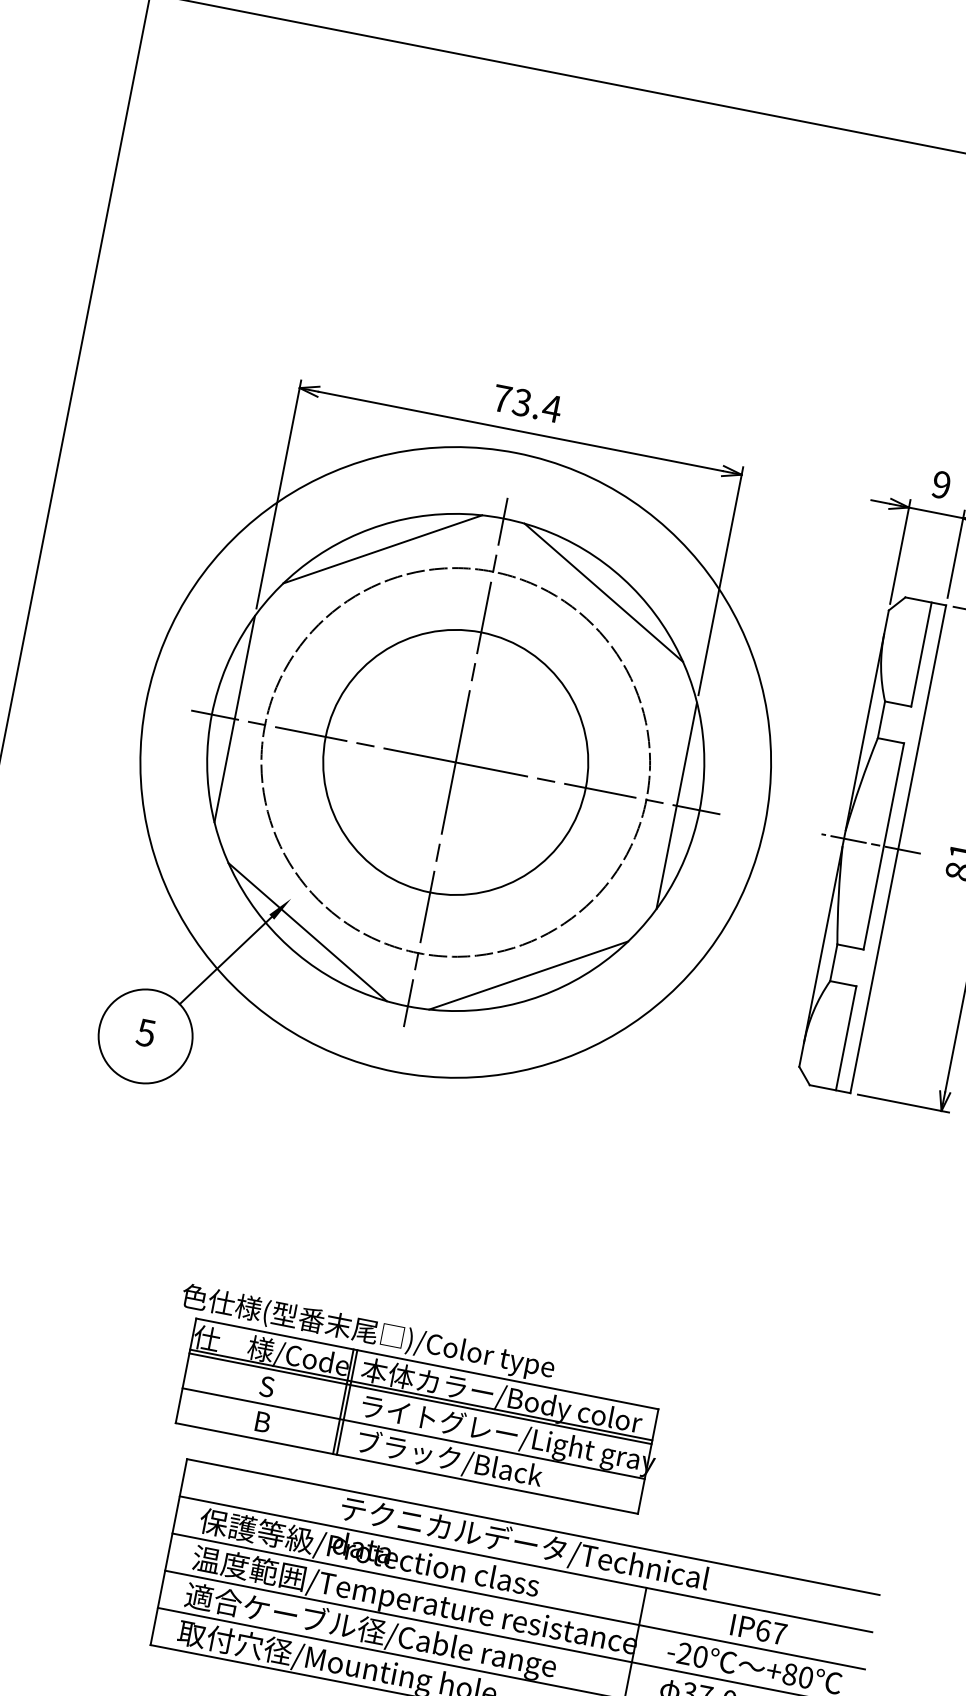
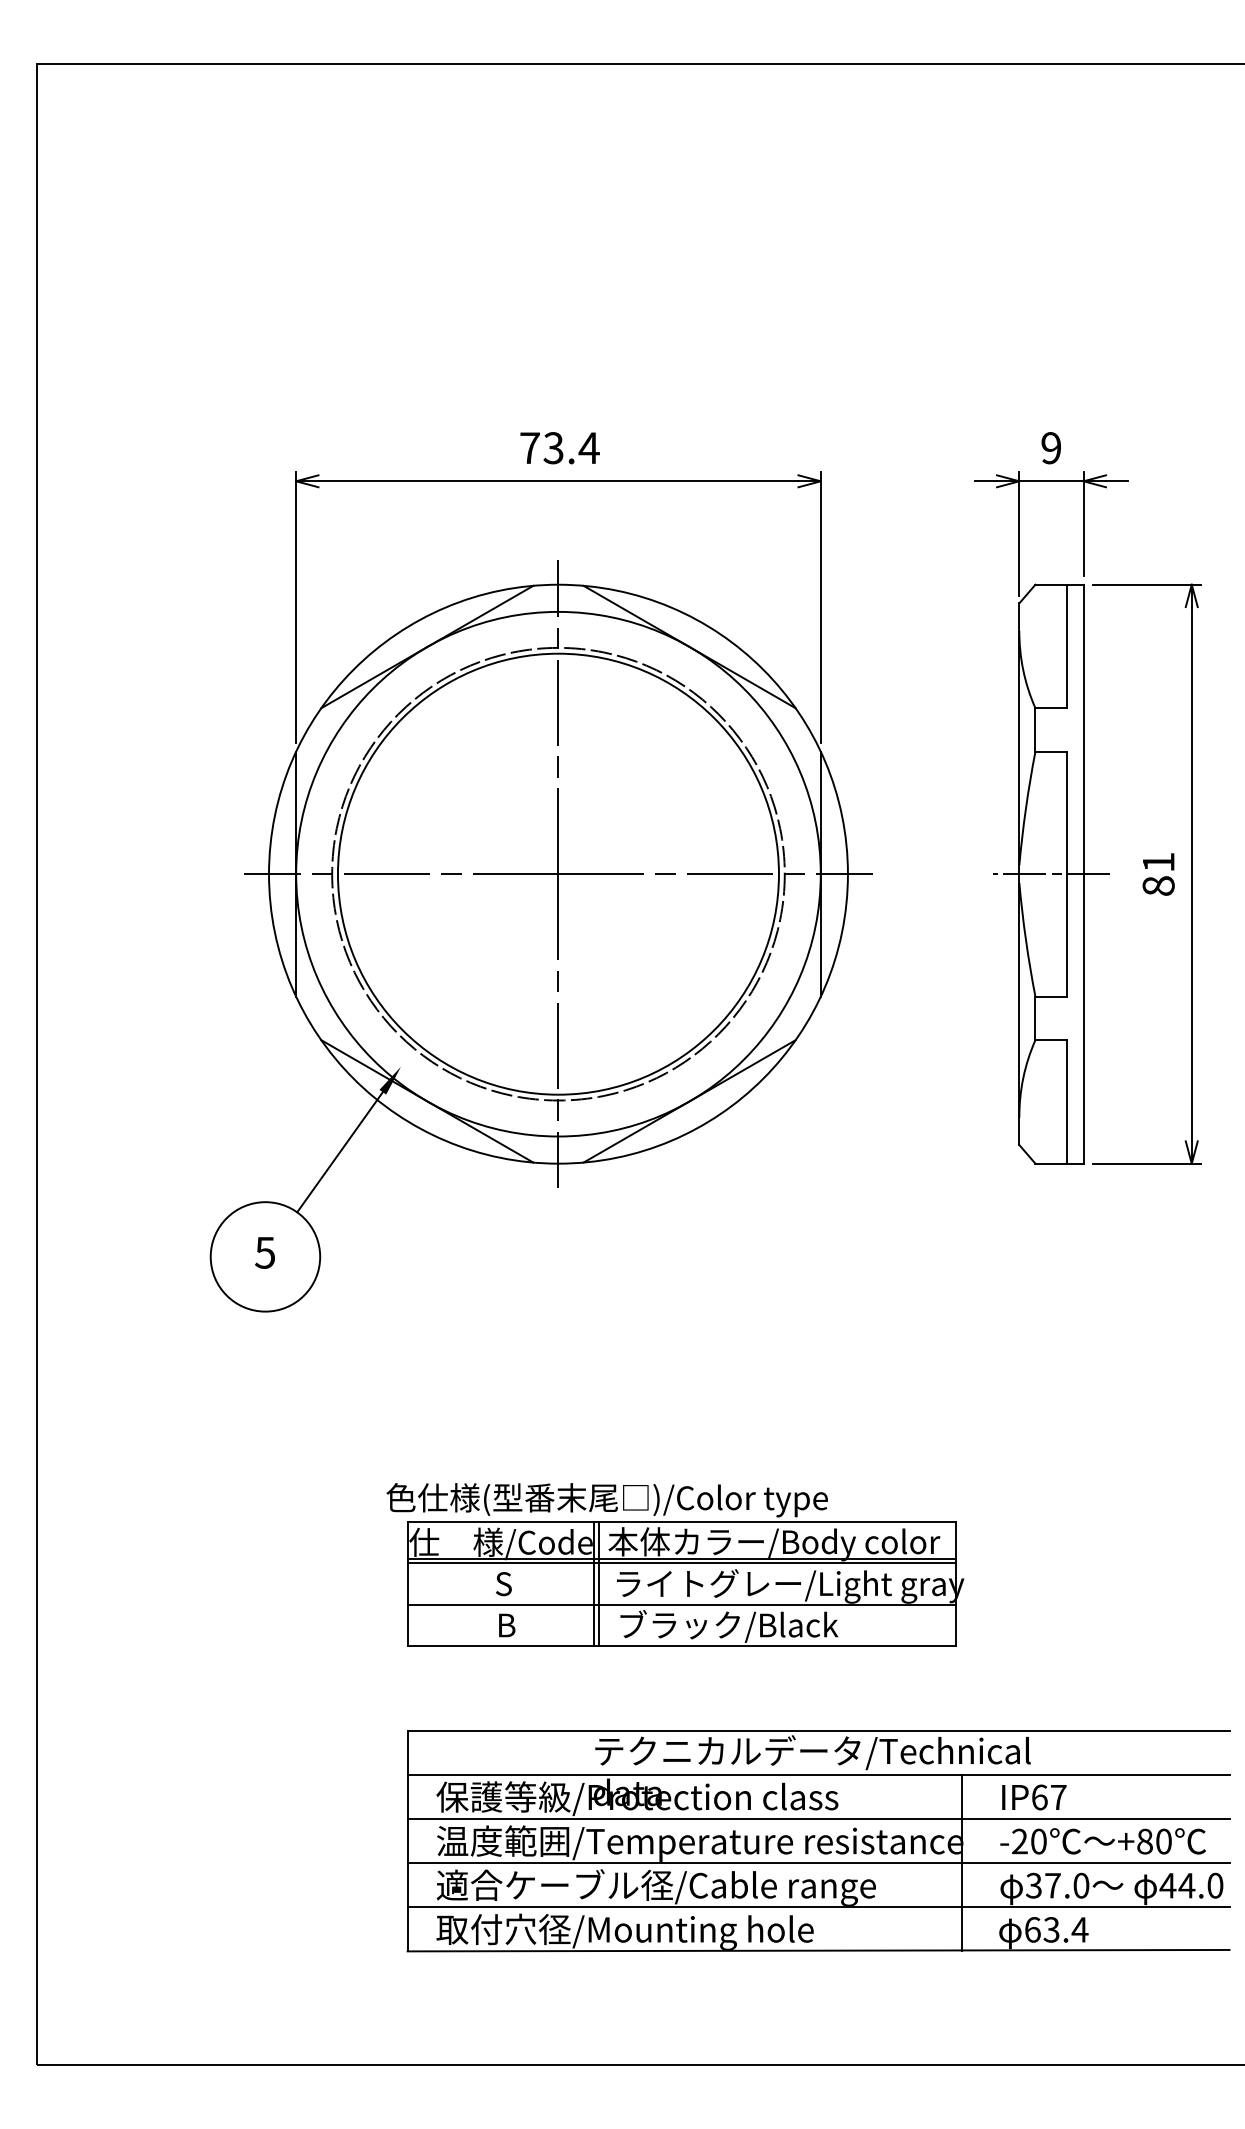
circle: (455, 761) -> (557, 873), size x1.43
circle: (455, 761) -> (558, 873), size x0.71
part: (414, 1398) -> (675, 1564), moved
text: (758, 1629) -> (1034, 1797), moved

